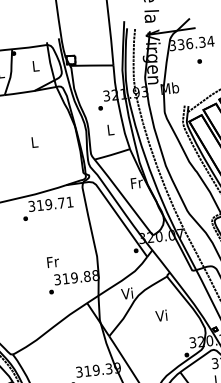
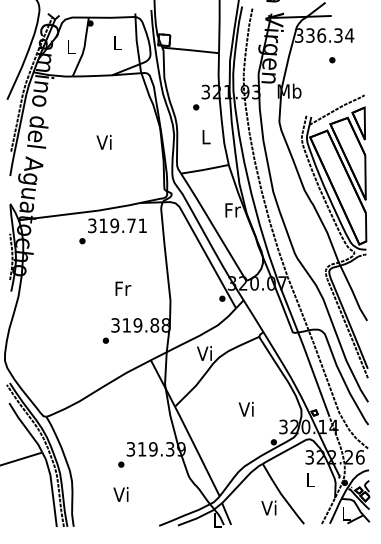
text: (33, 141) -> (103, 141), L -> Vi
text: (53, 261) -> (123, 288), moved
text: (160, 315) -> (245, 408), moved

